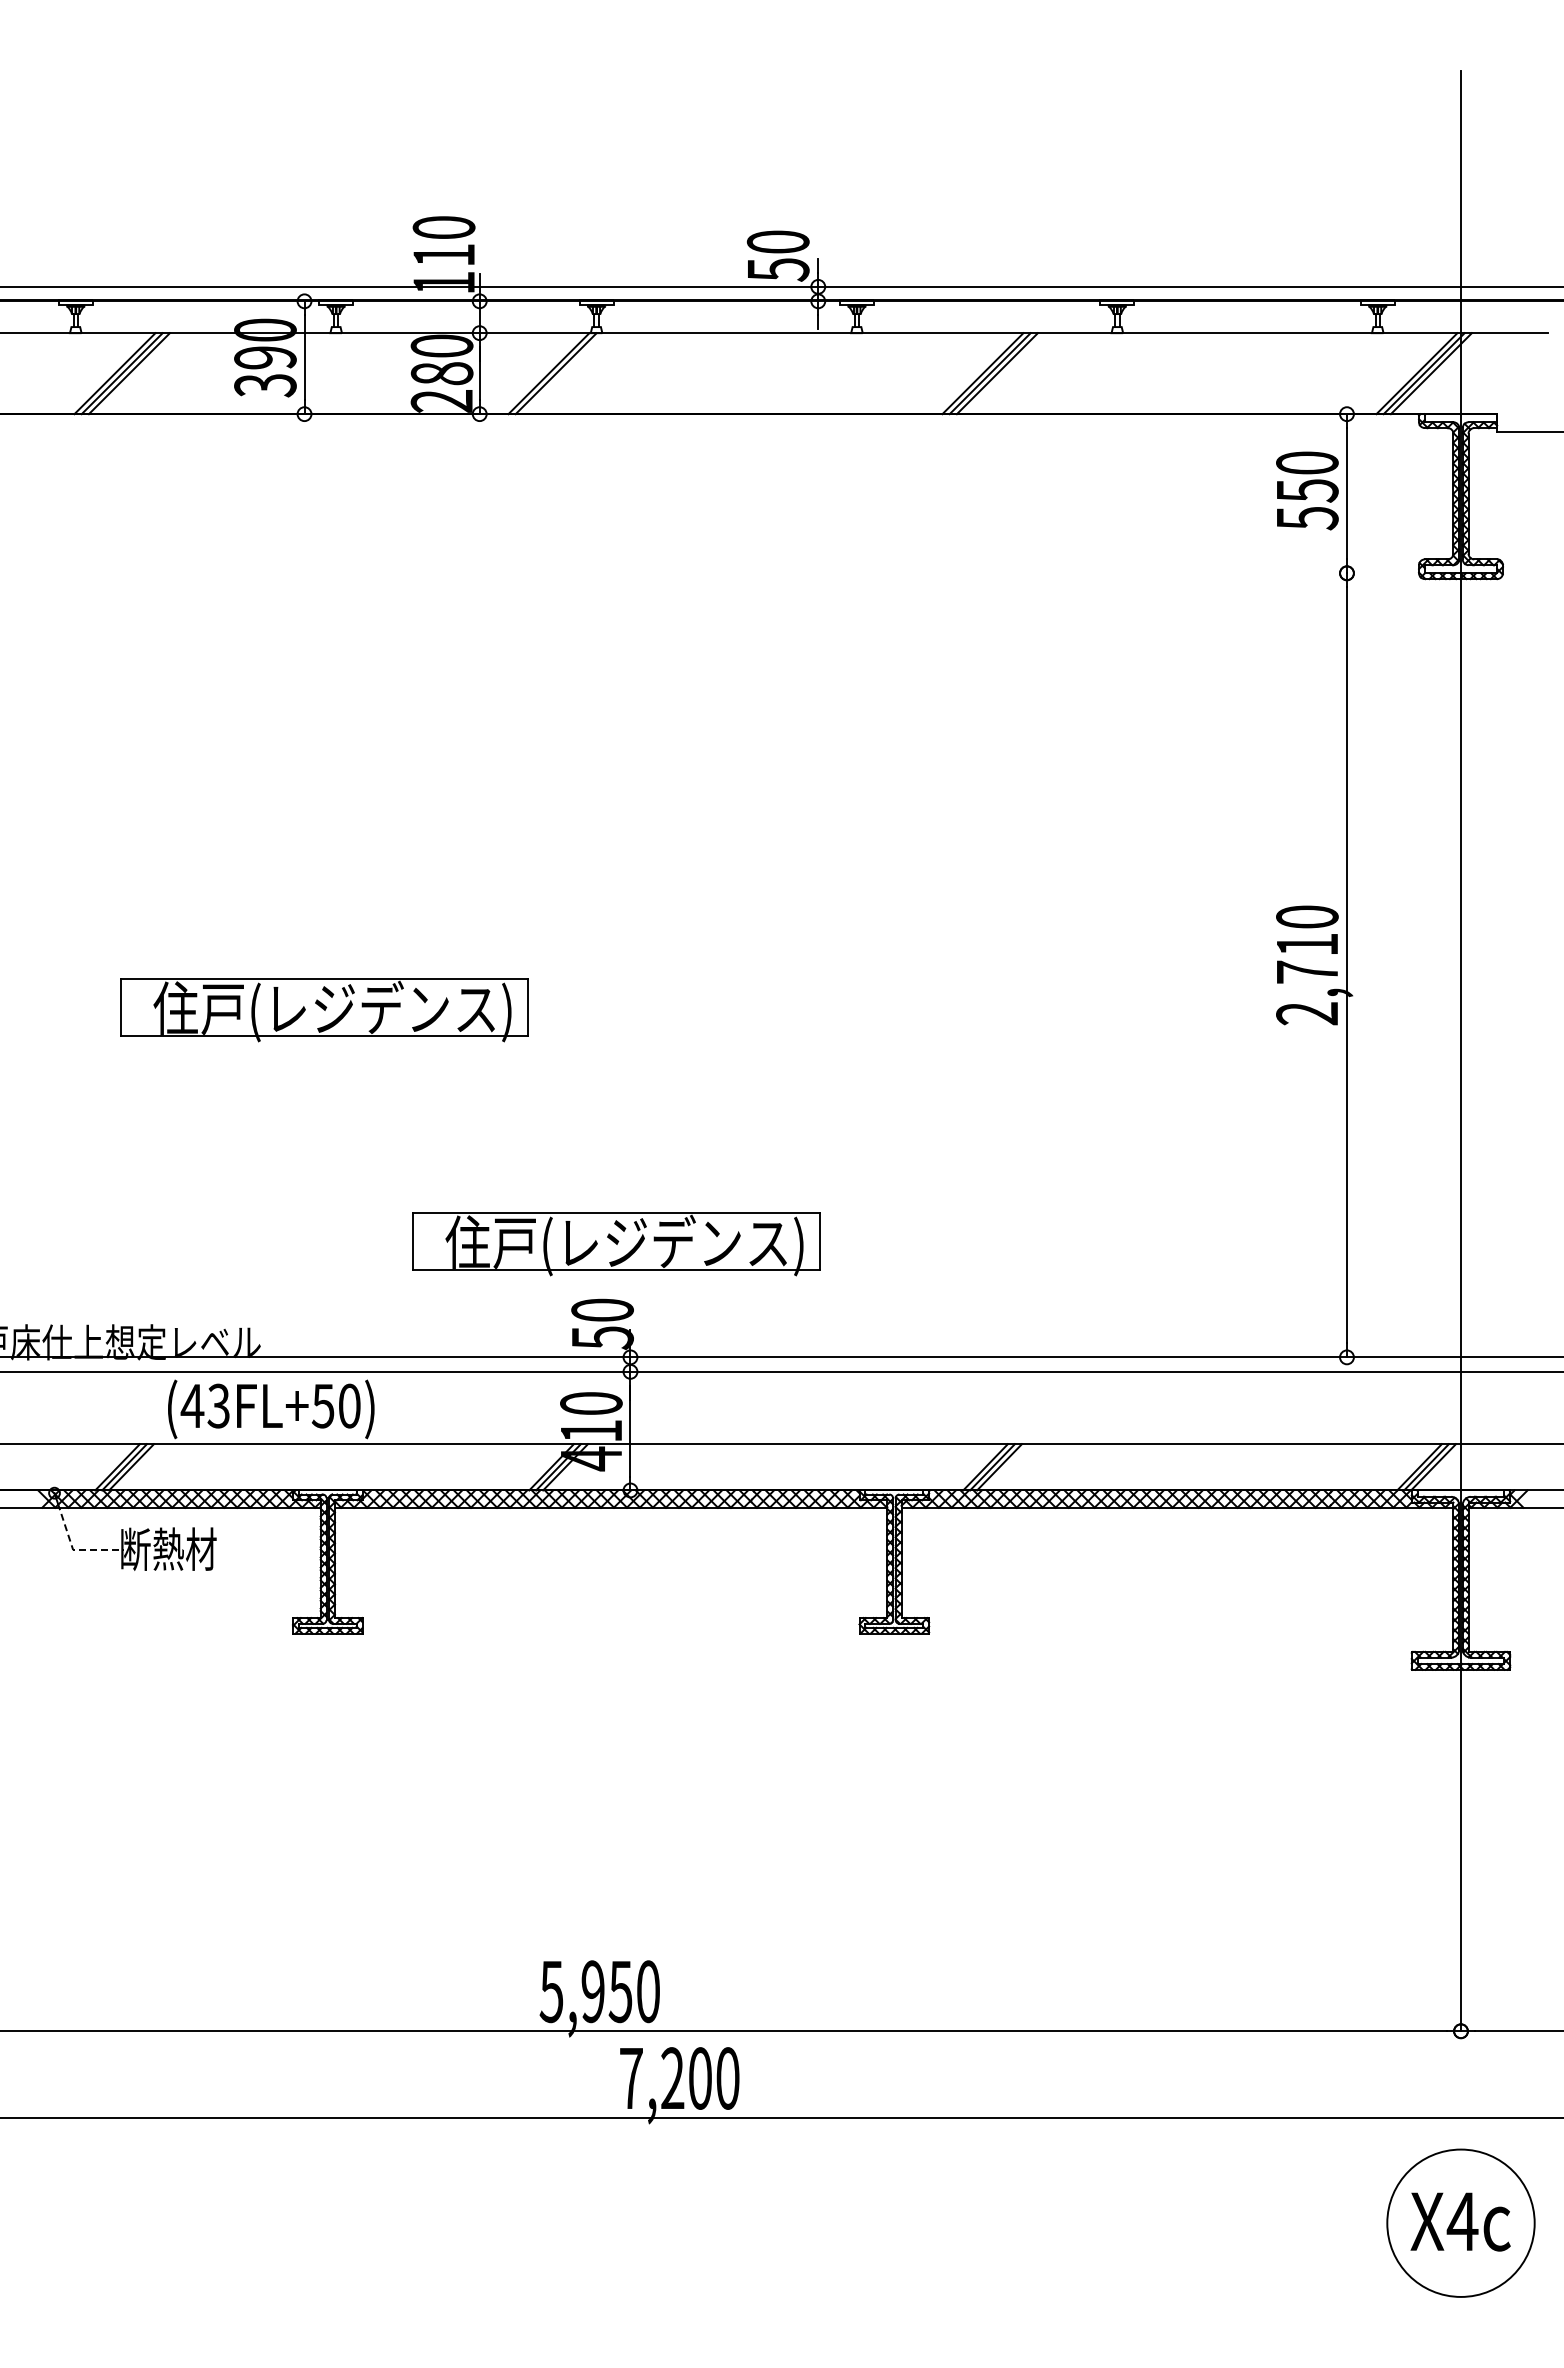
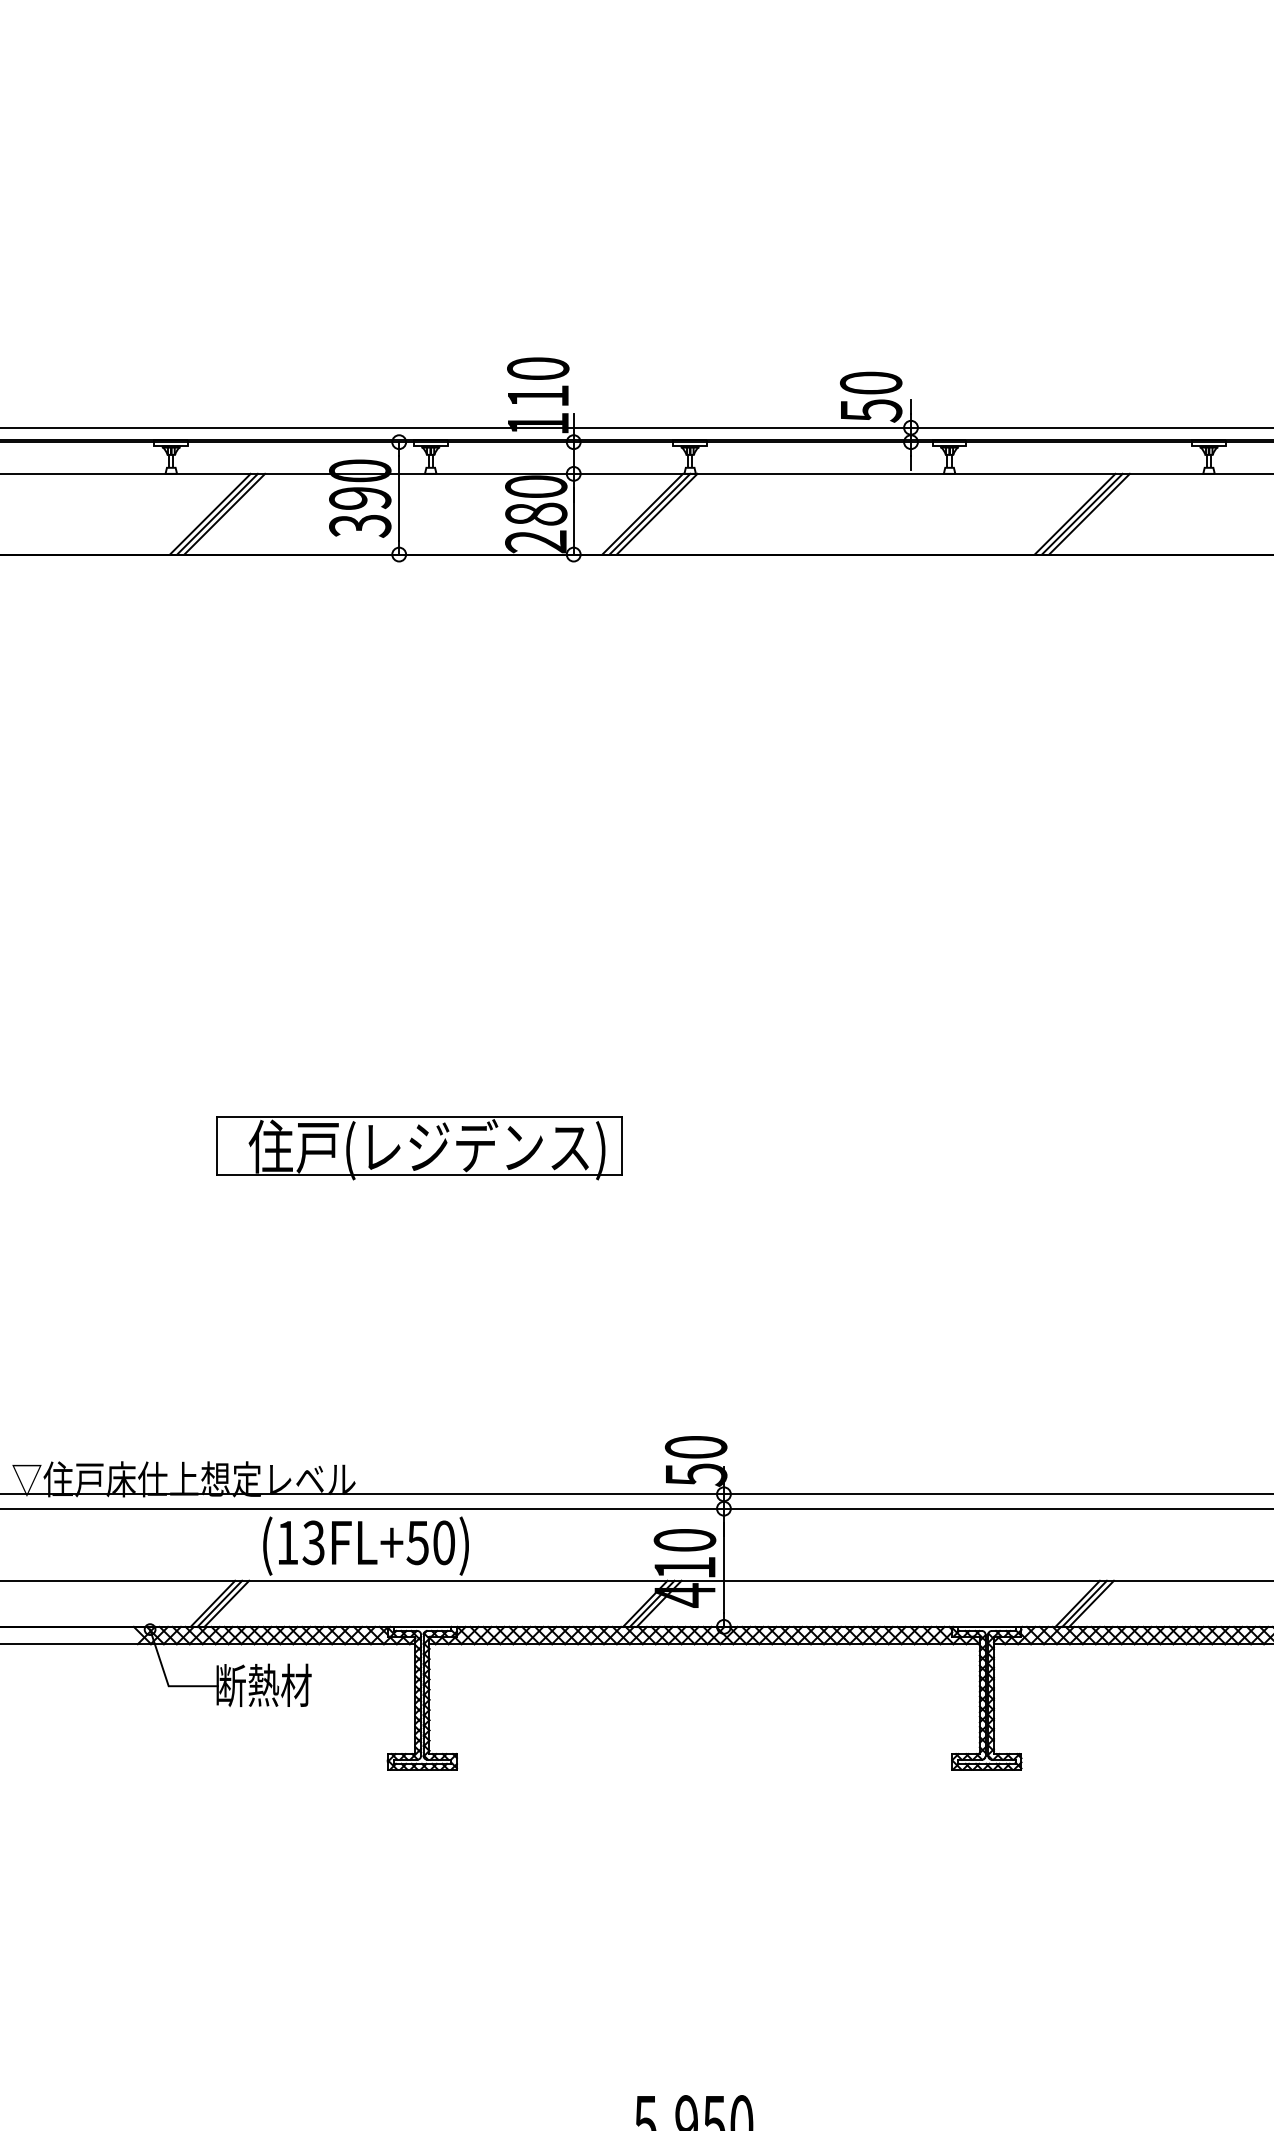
line: (562, 373) -> (656, 514), added
part: (616, 1244) -> (710, 1381), removed
text: (192, 1405) -> (287, 1542), (43FL+50) -> (13FL+50)
line: (74, 1550) -> (170, 1686), dashed -> solid

